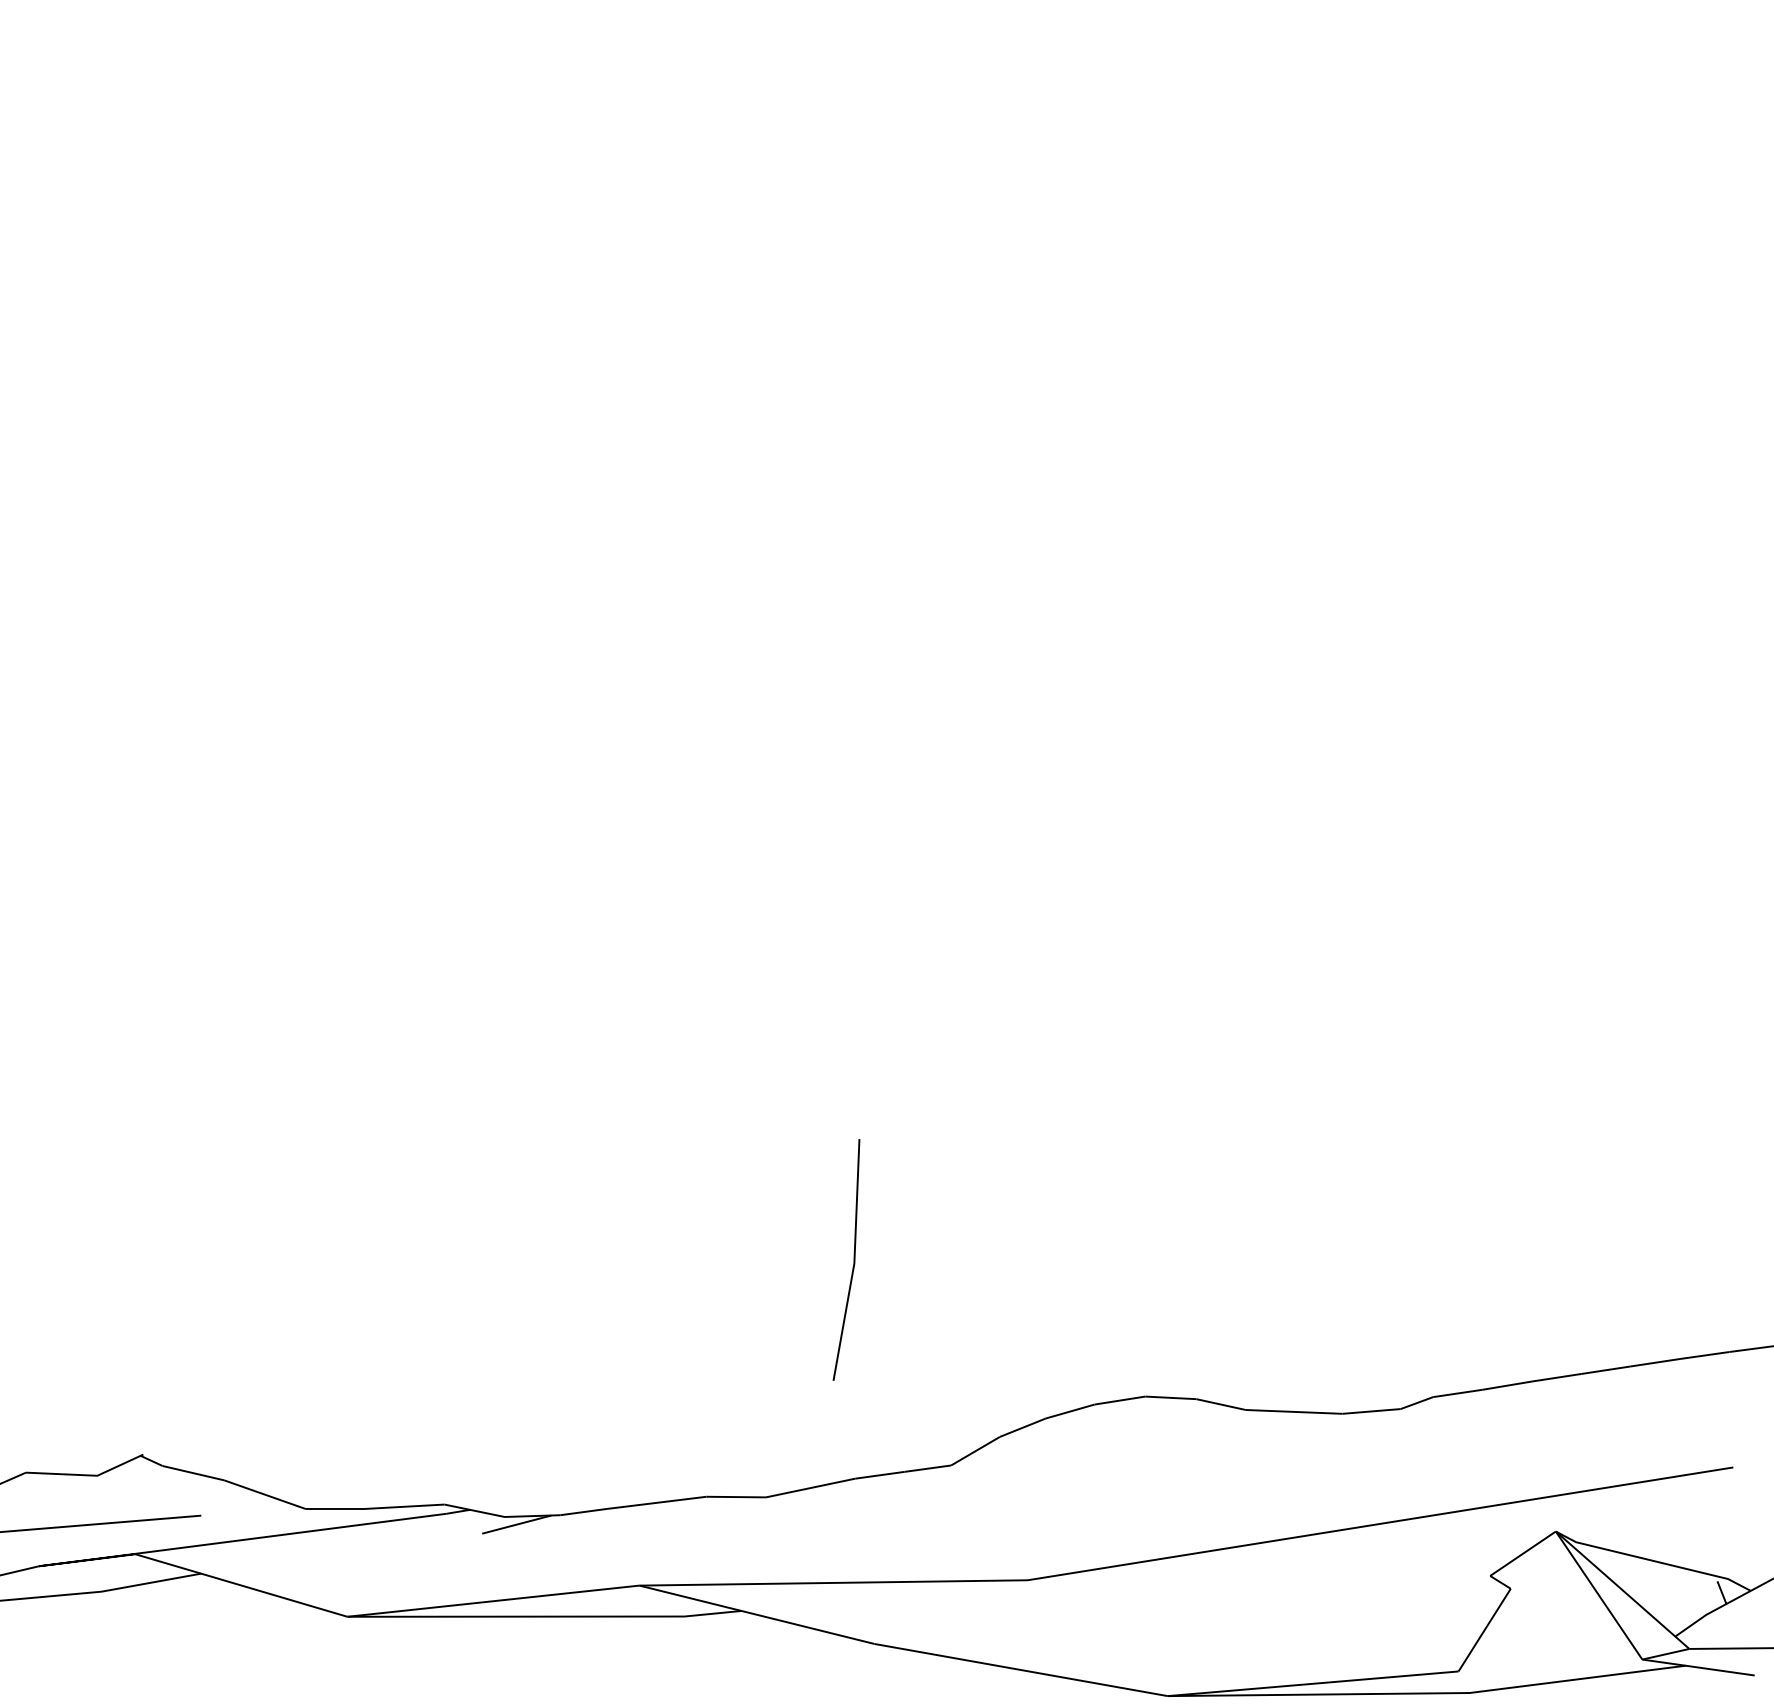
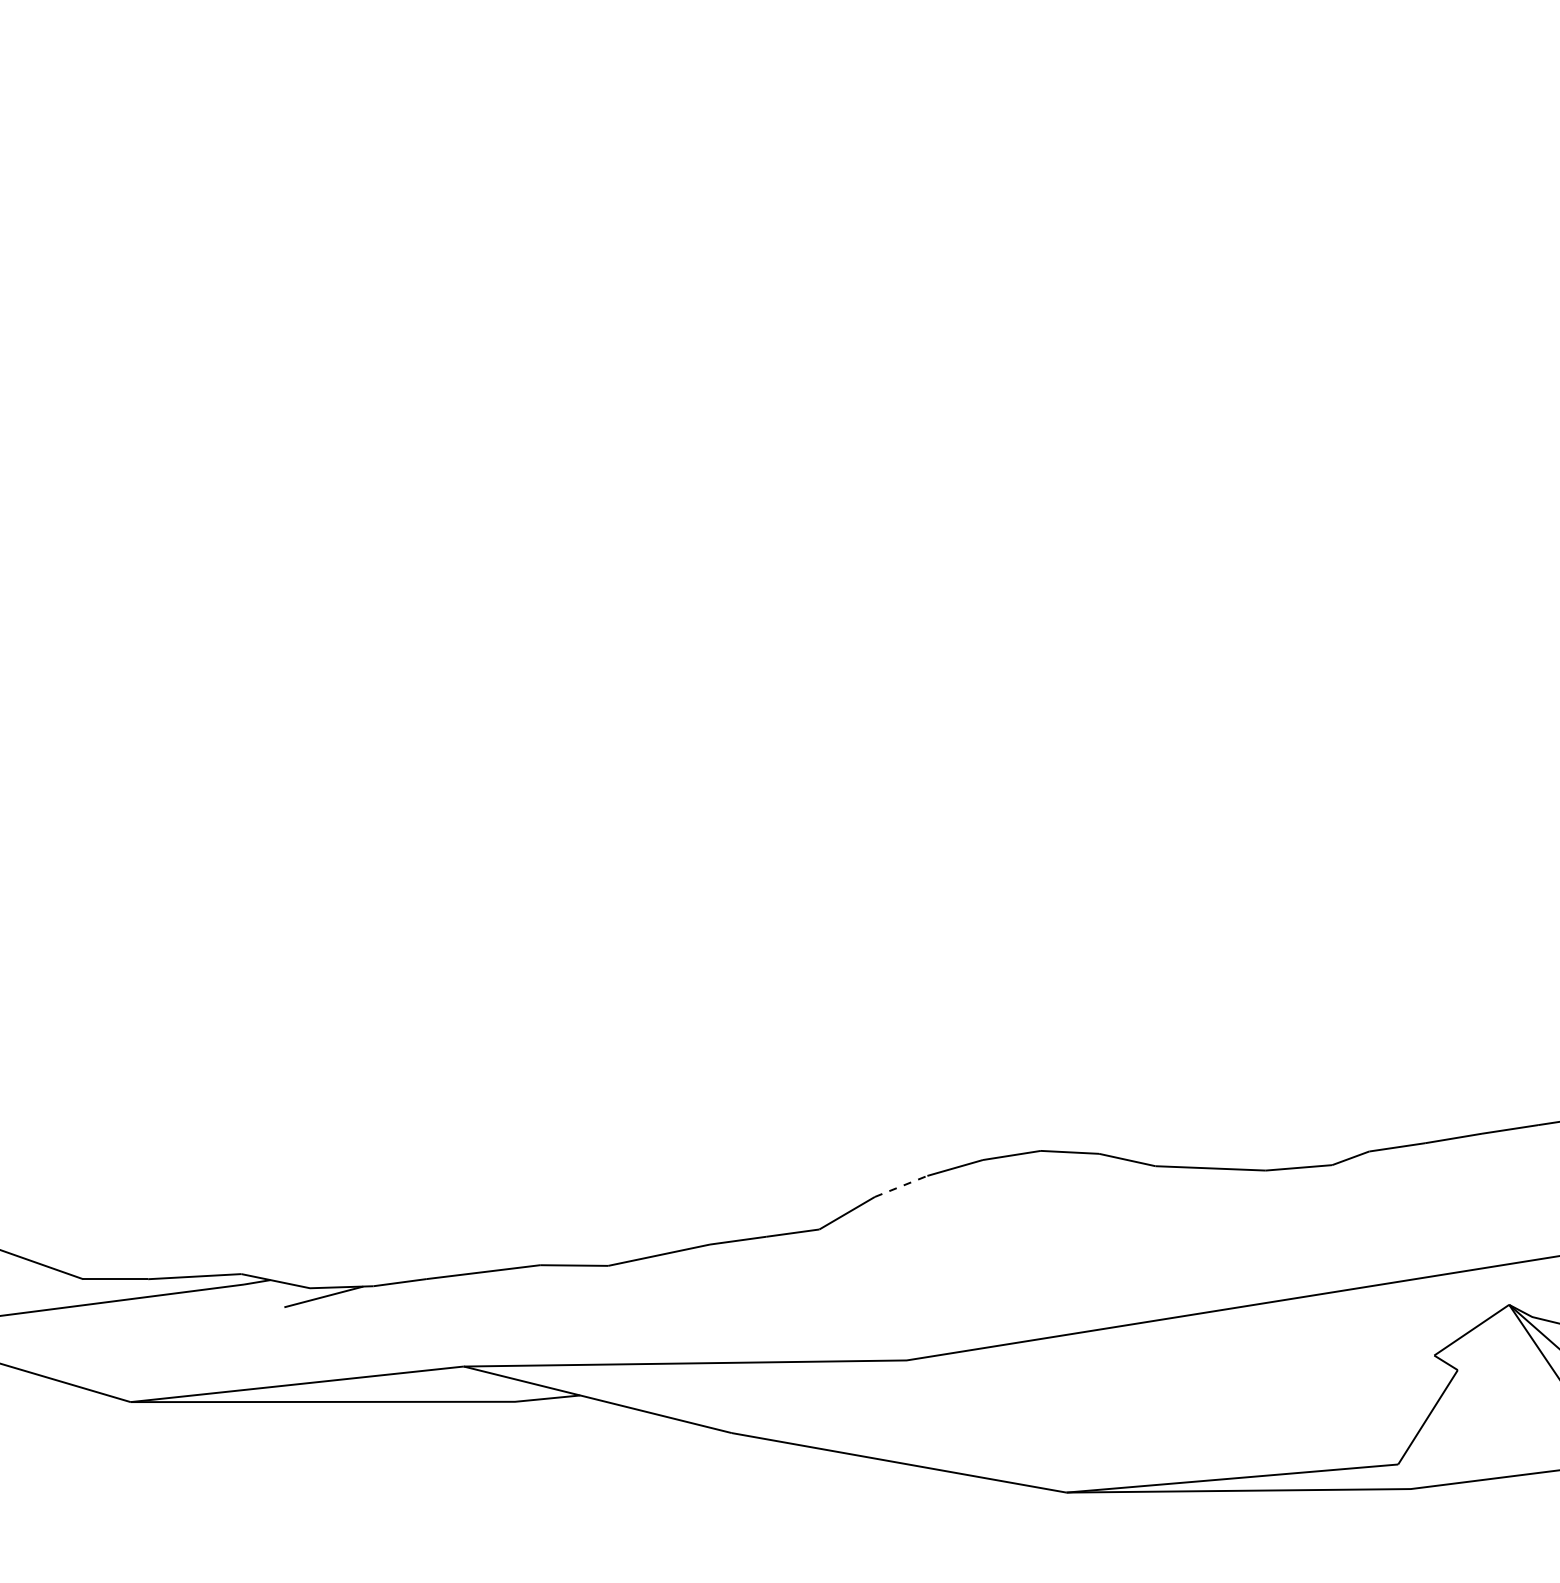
line: (853, 1259) -> (707, 994), removed
line: (1022, 1427) -> (900, 1186), solid -> dashed

